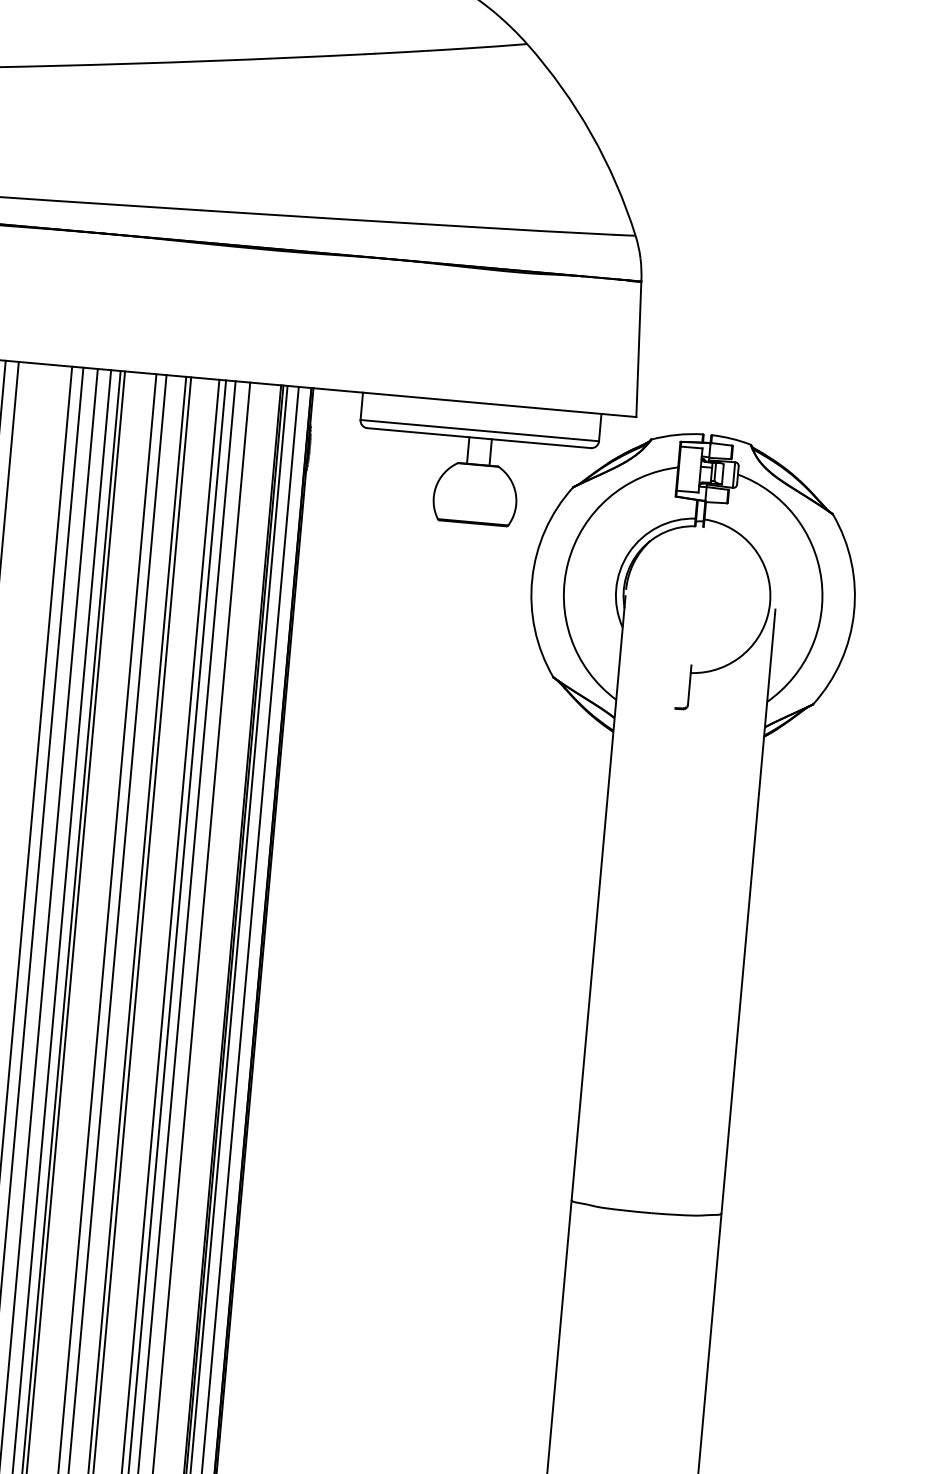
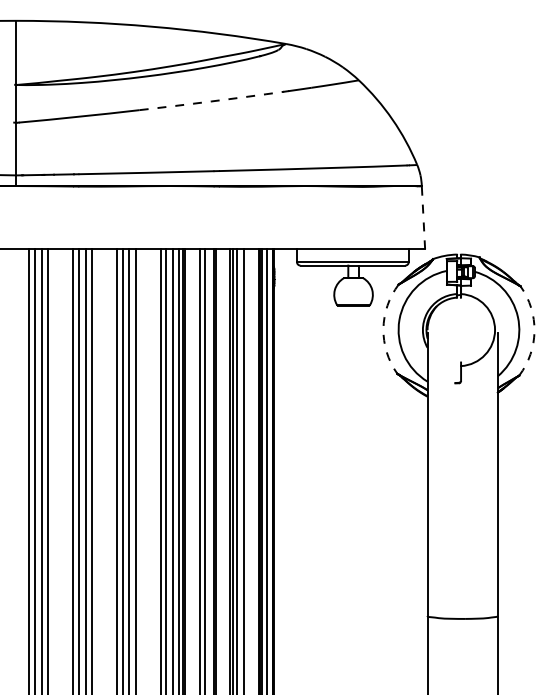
arc: (208, 61) -> (211, 101), solid -> dashed
line: (638, 348) -> (423, 217), solid -> dashed
arc: (532, 578) -> (383, 328), solid -> dashed
arc: (853, 613) -> (534, 331), solid -> dashed

